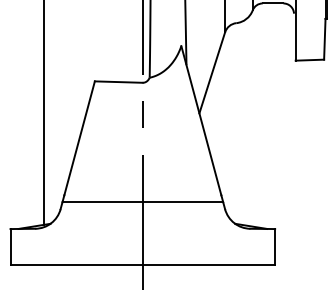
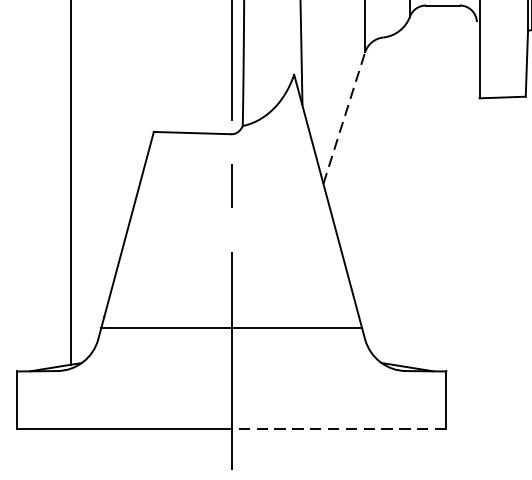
line: (212, 72) -> (344, 117), solid -> dashed
line: (208, 264) -> (338, 428), solid -> dashed

